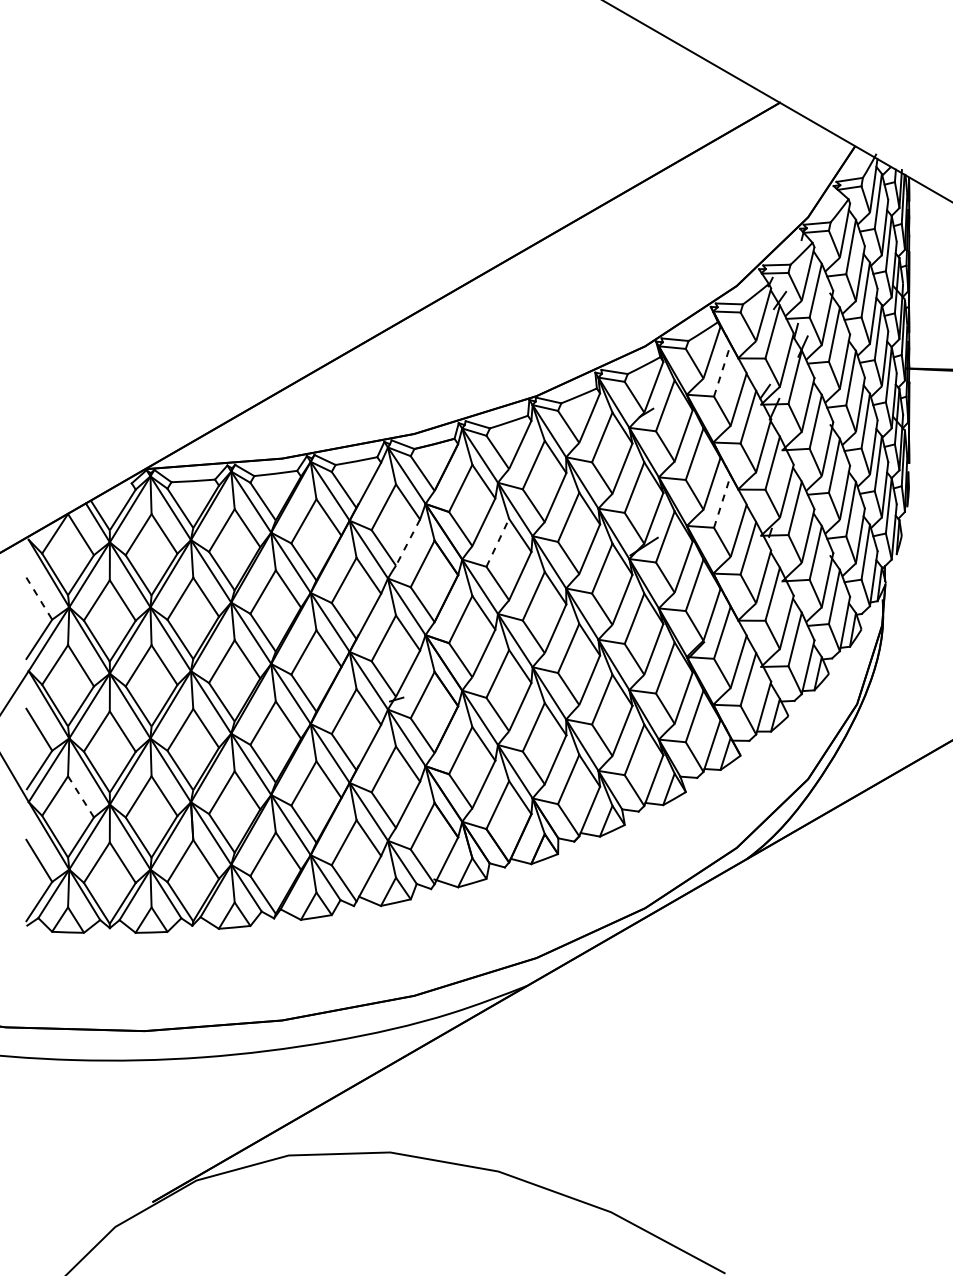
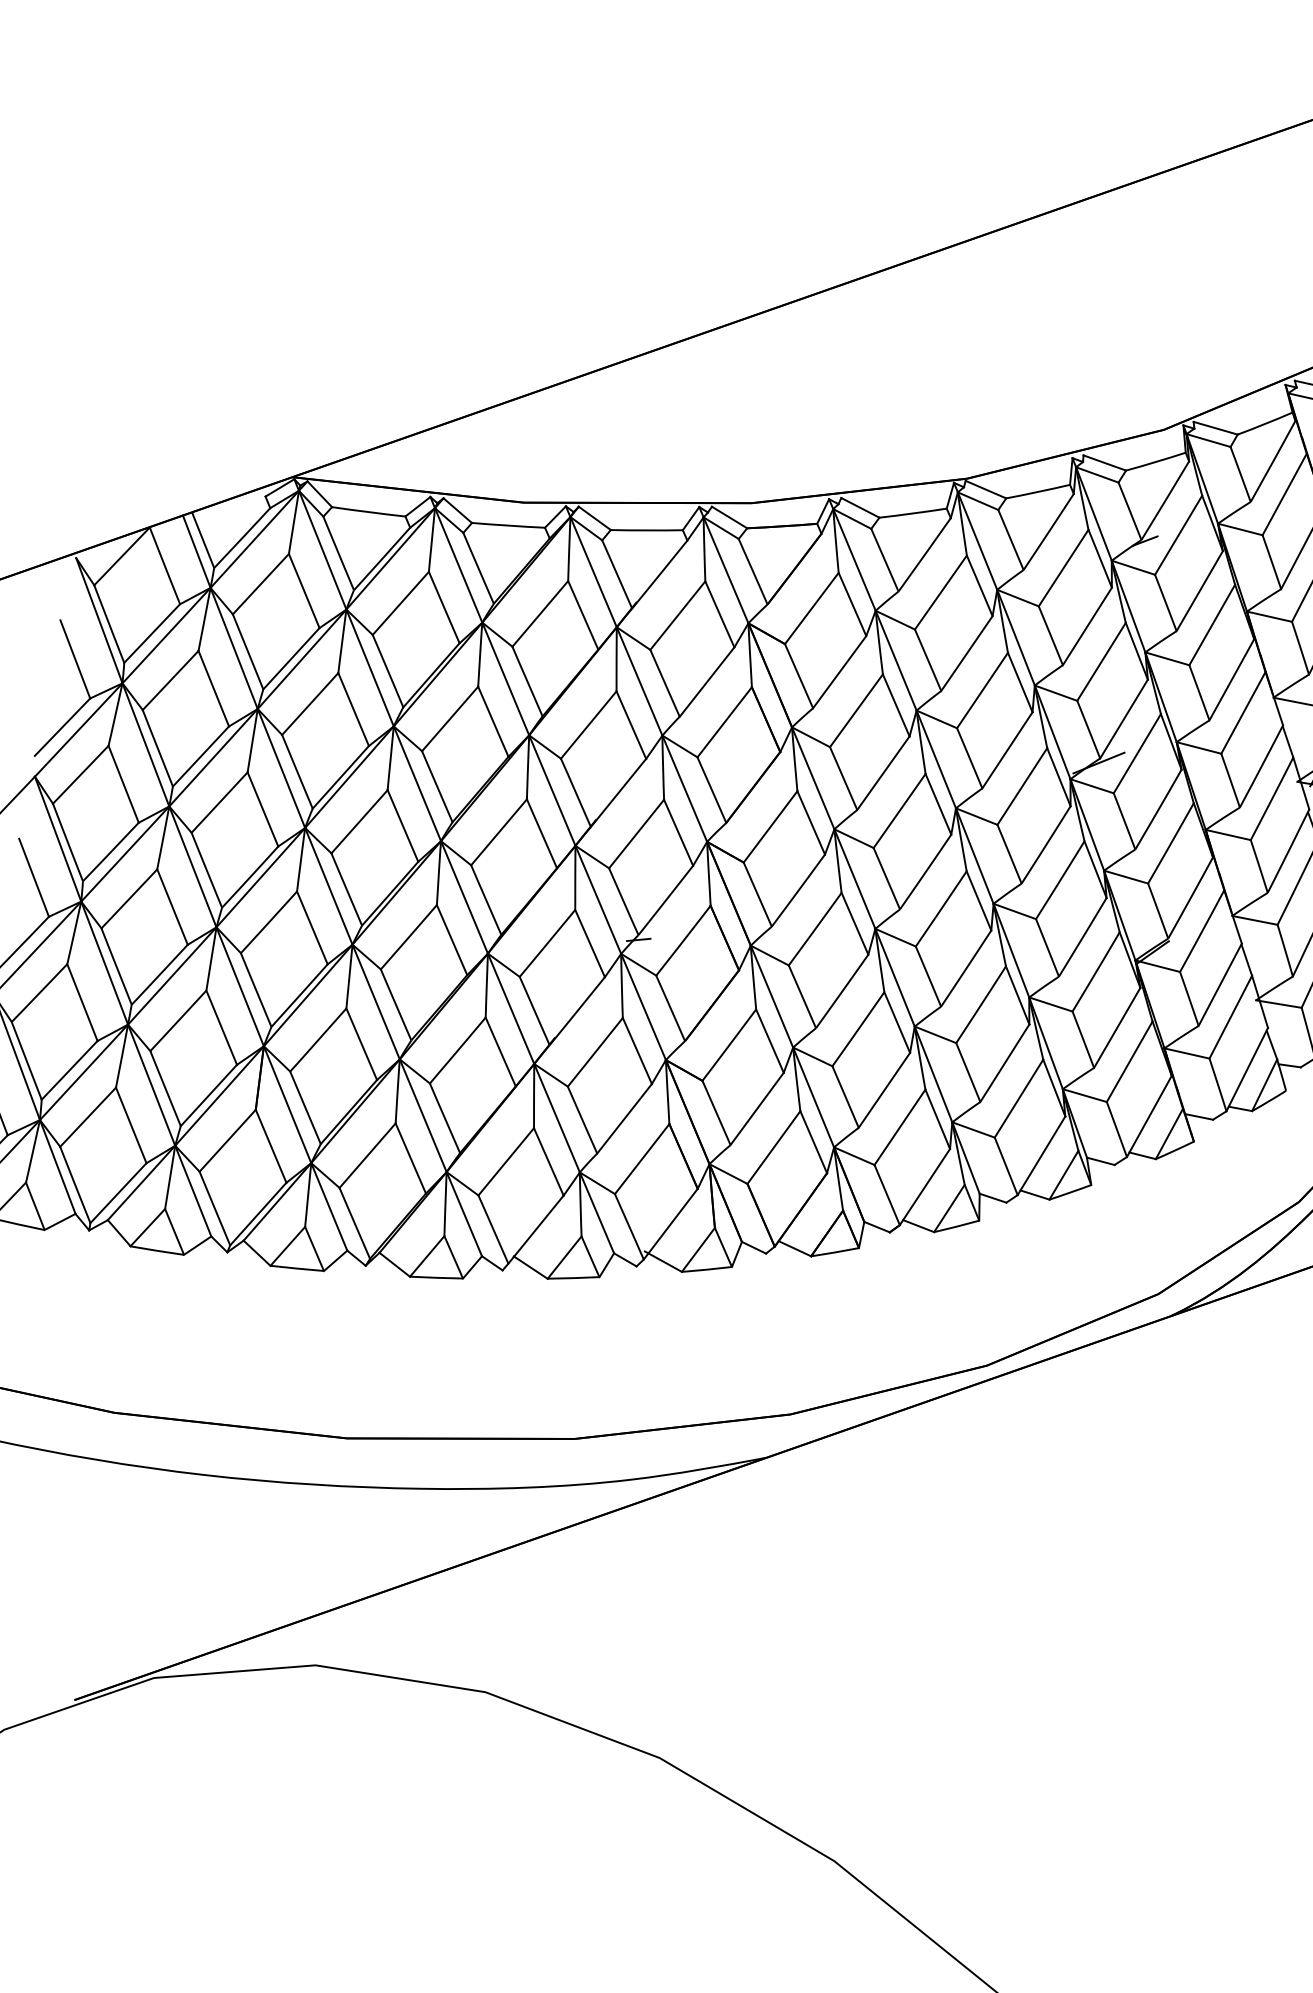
line: (722, 370) -> (1284, 494), dashed -> solid
line: (722, 501) -> (1243, 712), dashed -> solid
line: (497, 542) -> (856, 710), dashed -> solid
line: (407, 543) -> (705, 683), dashed -> solid
line: (39, 598) -> (75, 659), dashed -> solid
line: (81, 797) -> (83, 1003), dashed -> solid

